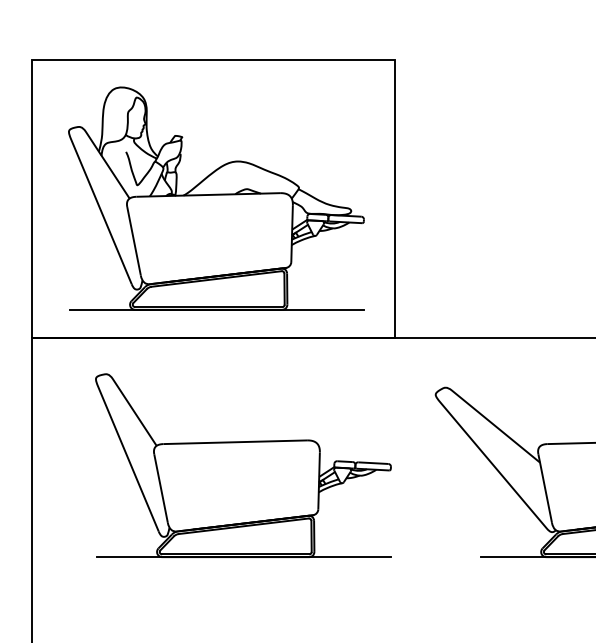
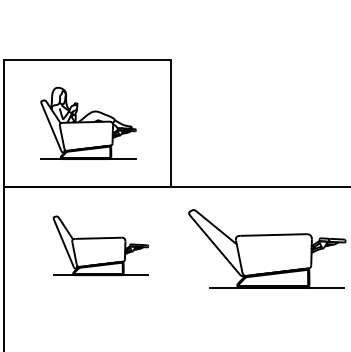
part: (216, 198) -> (88, 123), size x0.7
part: (242, 465) -> (100, 245), size x0.7

